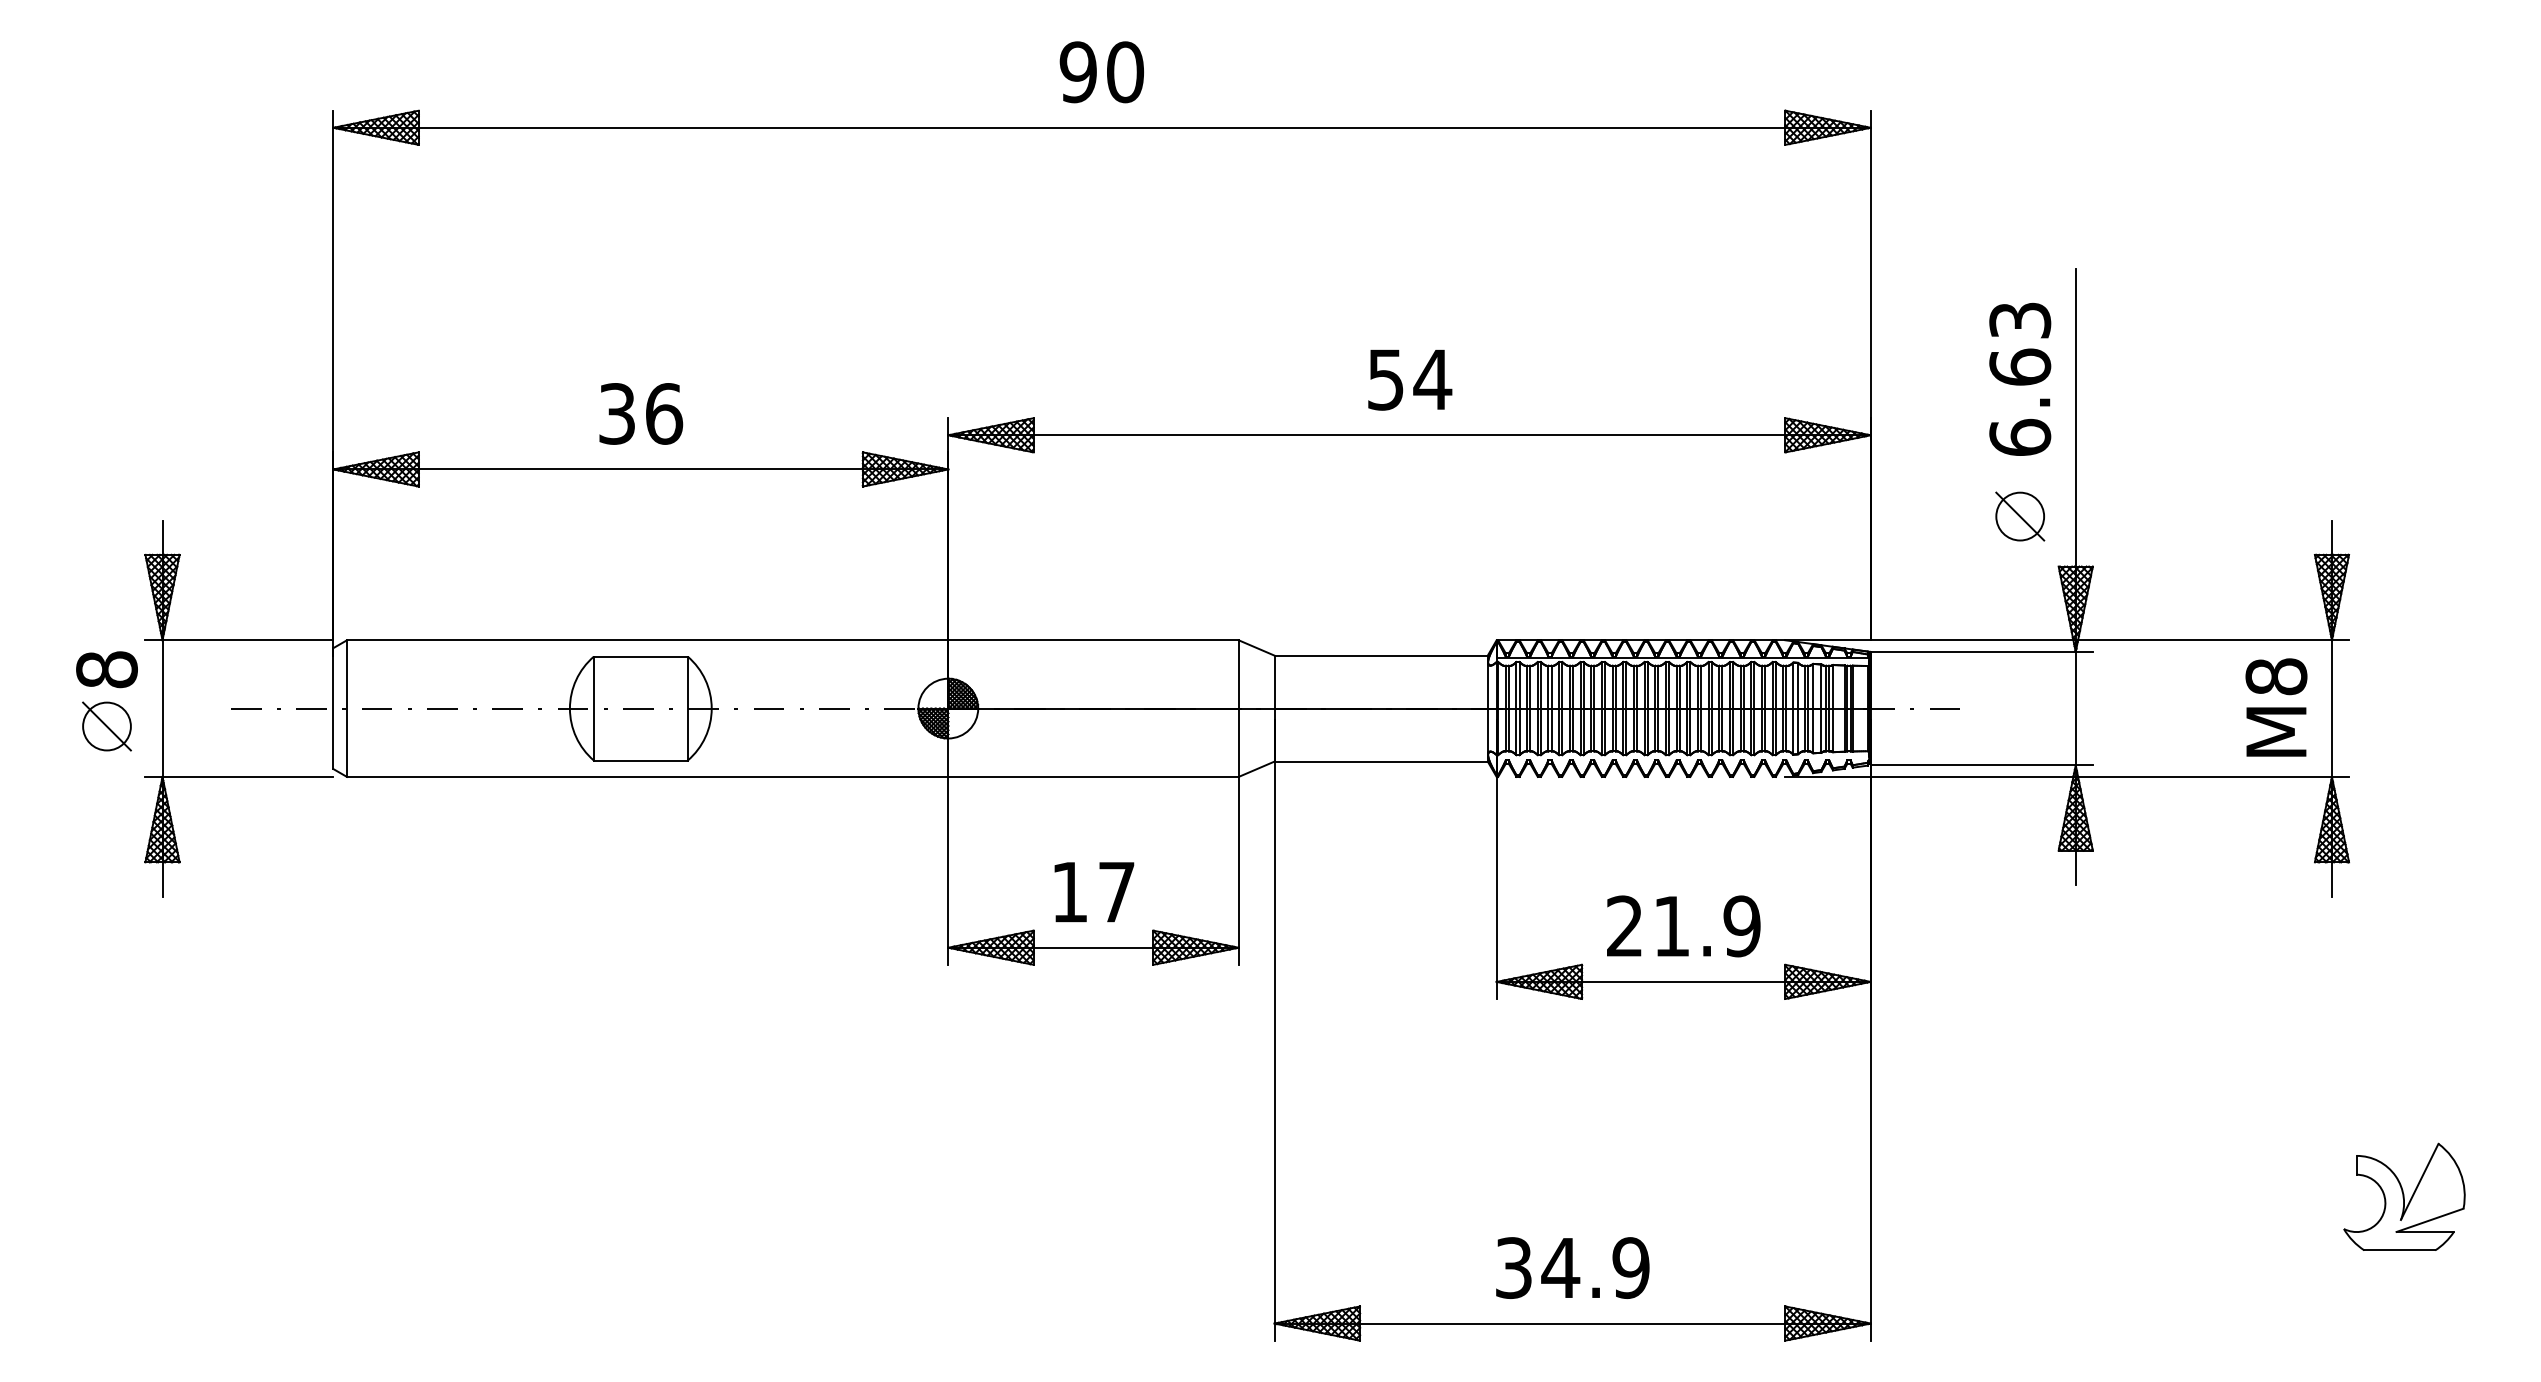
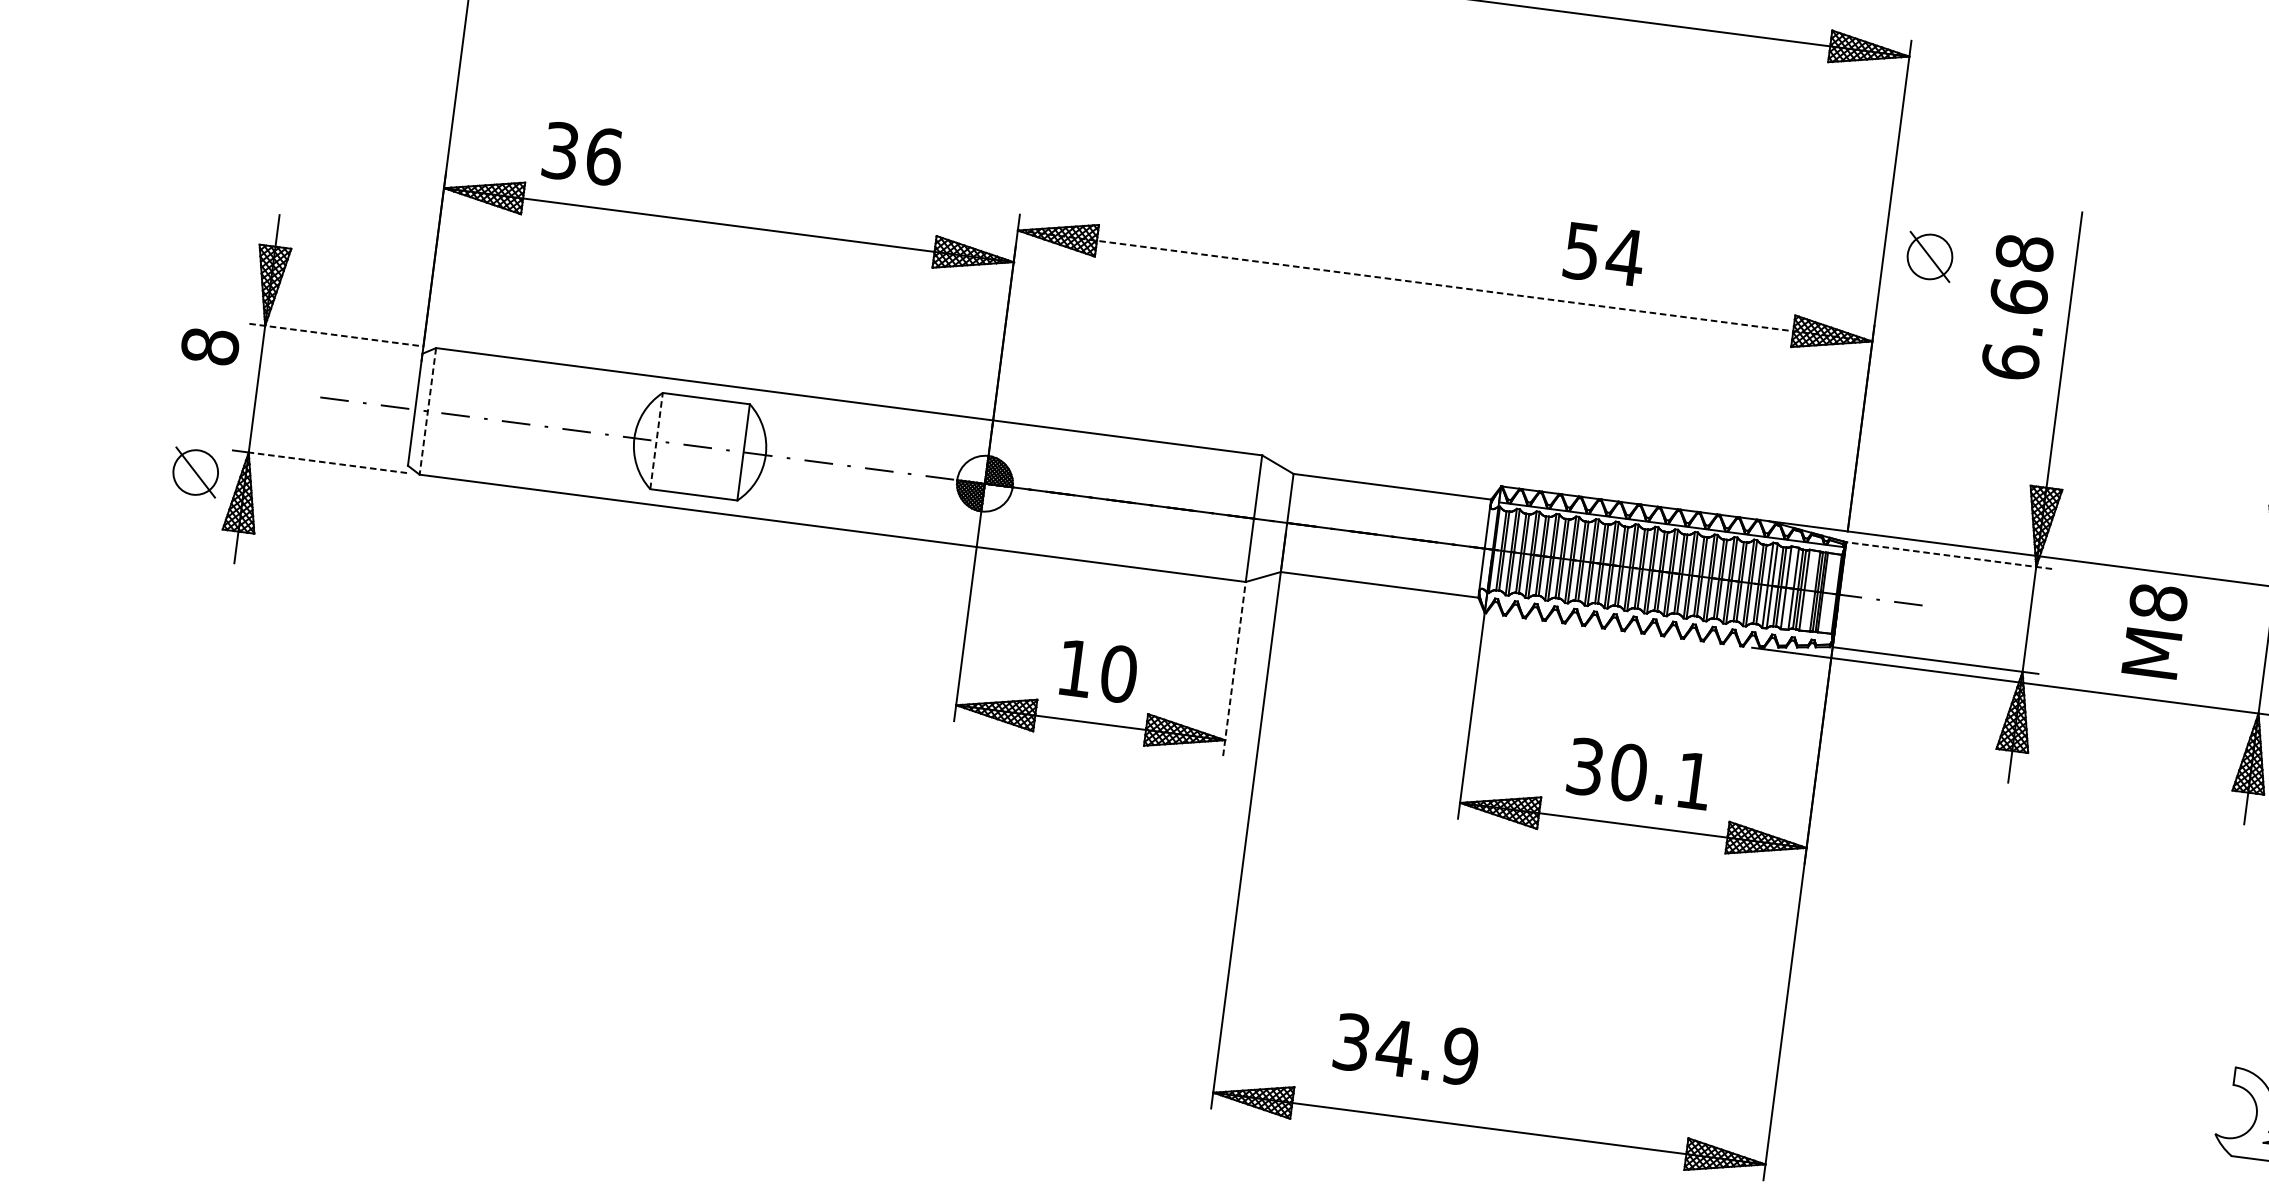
text: (2020, 320) -> (2024, 253), 6.63 -> 6.68
text: (1410, 379) -> (1604, 254), moved
text: (641, 413) -> (583, 153), moved
line: (1410, 435) -> (1445, 286), solid -> dashed
part: (2020, 516) -> (1930, 256), moved
line: (239, 640) -> (336, 335), solid -> dashed
line: (1981, 651) -> (1948, 555), solid -> dashed
text: (2276, 707) -> (2154, 630), moved
line: (593, 708) -> (656, 440), solid -> dashed
line: (347, 709) -> (428, 412), solid -> dashed
part: (106, 726) -> (195, 472), moved
line: (247, 776) -> (327, 462), solid -> dashed
line: (1238, 870) -> (1234, 668), solid -> dashed
text: (1116, 892) -> (1118, 674), 17 -> 10
text: (1683, 926) -> (1639, 774), 21.9 -> 30.1
text: (1572, 1267) -> (1406, 1048), moved

